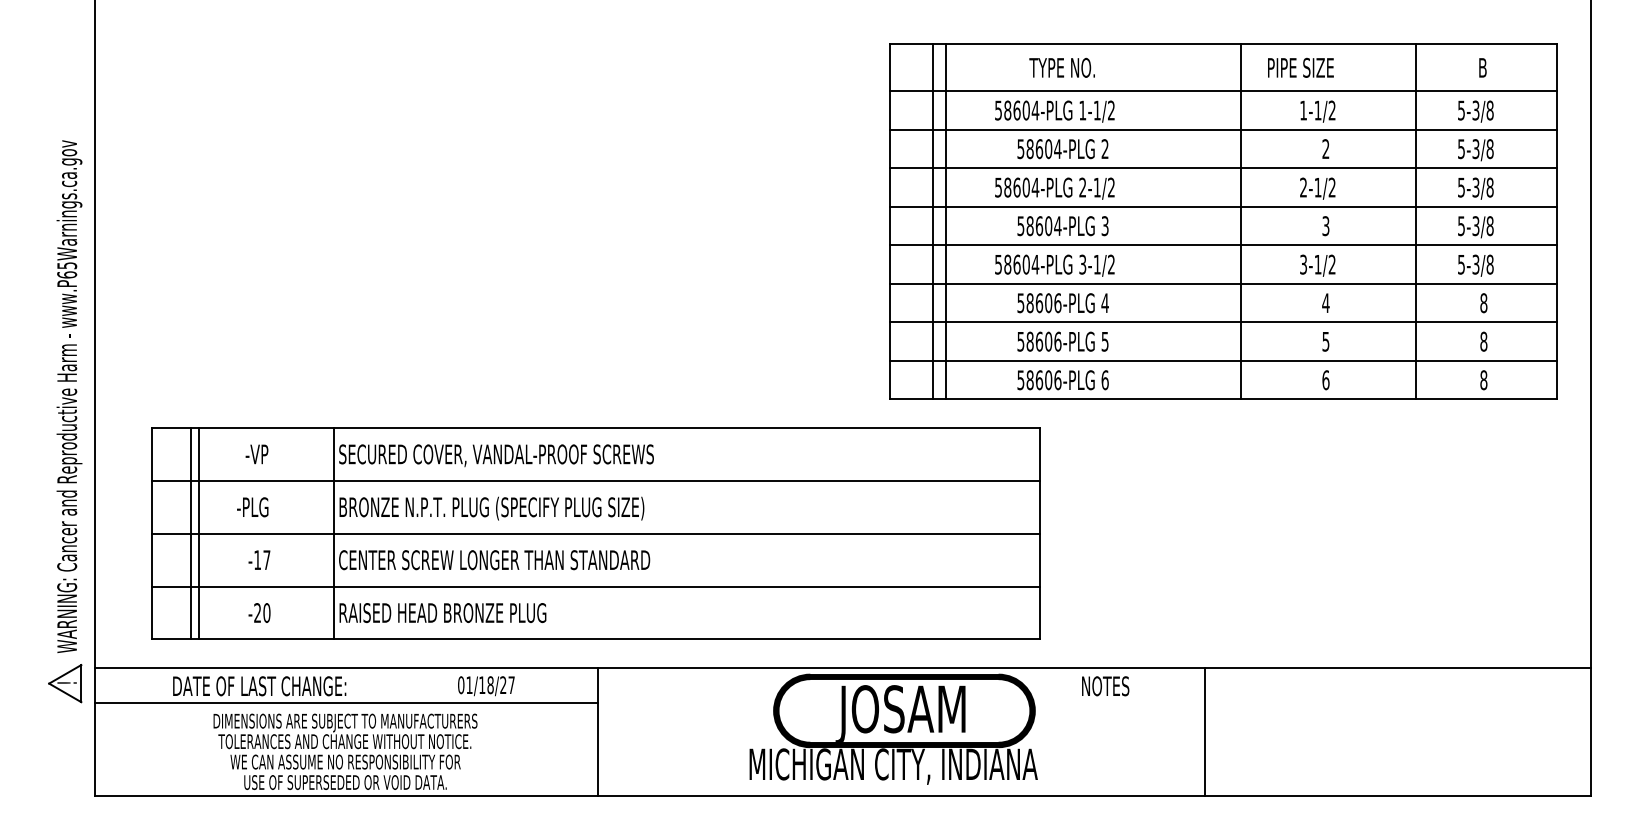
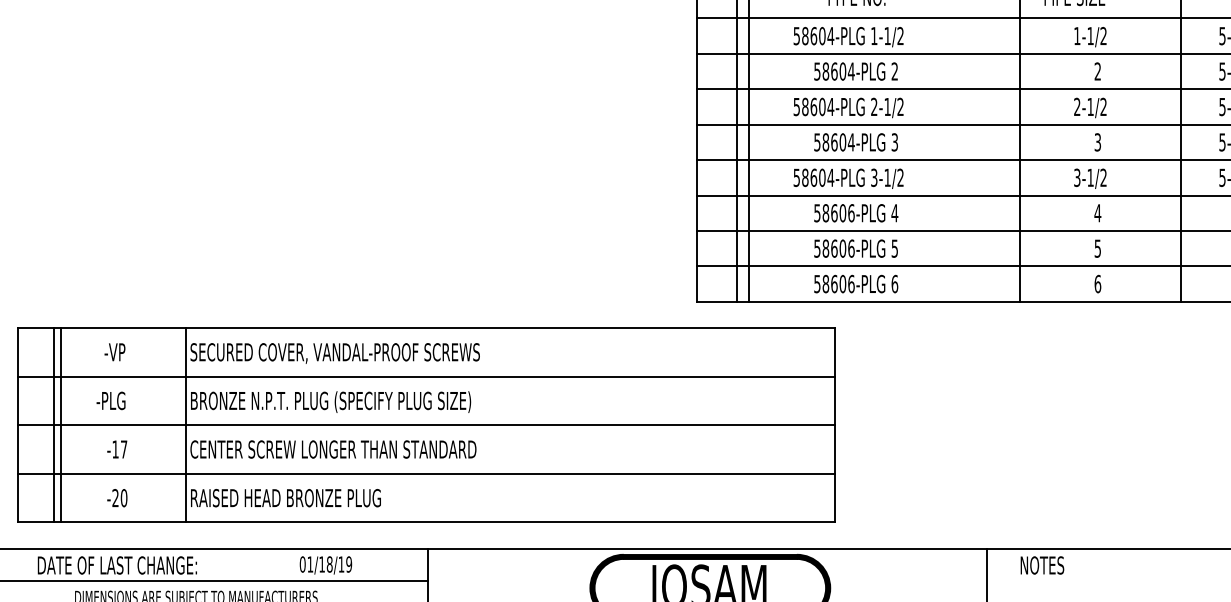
text: (507, 685) -> (345, 564), 01/18/27 -> 01/18/19
text: (1105, 686) -> (1042, 565), moved

